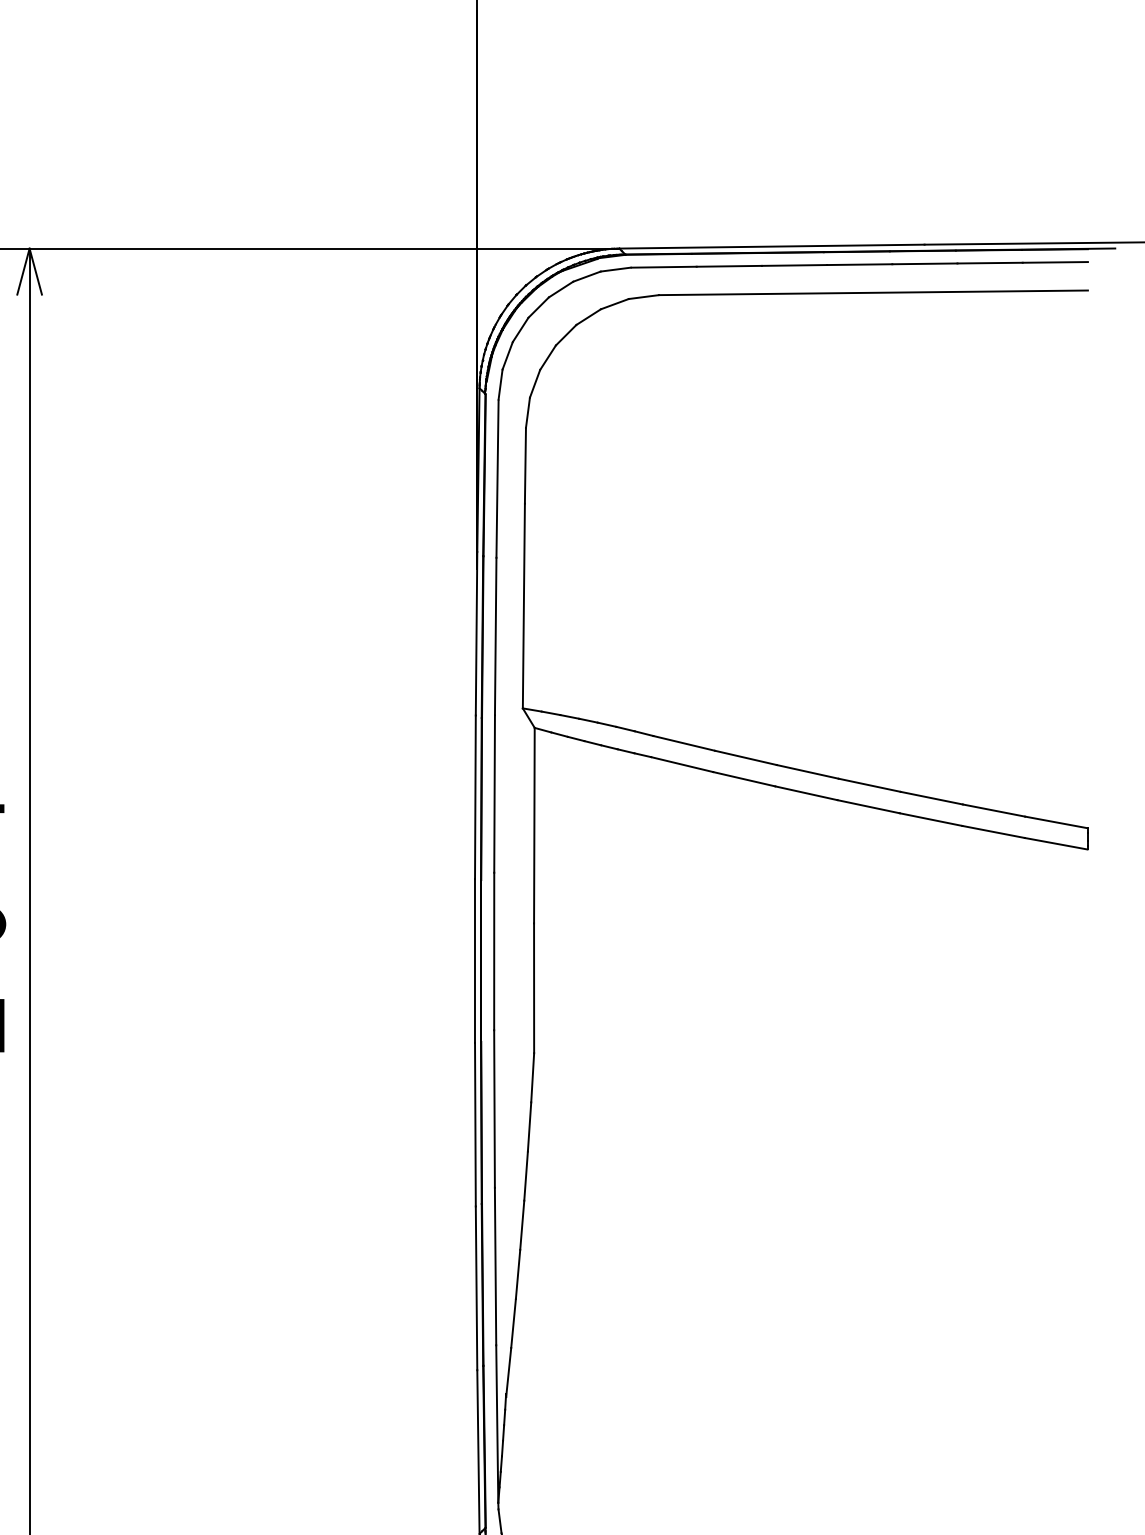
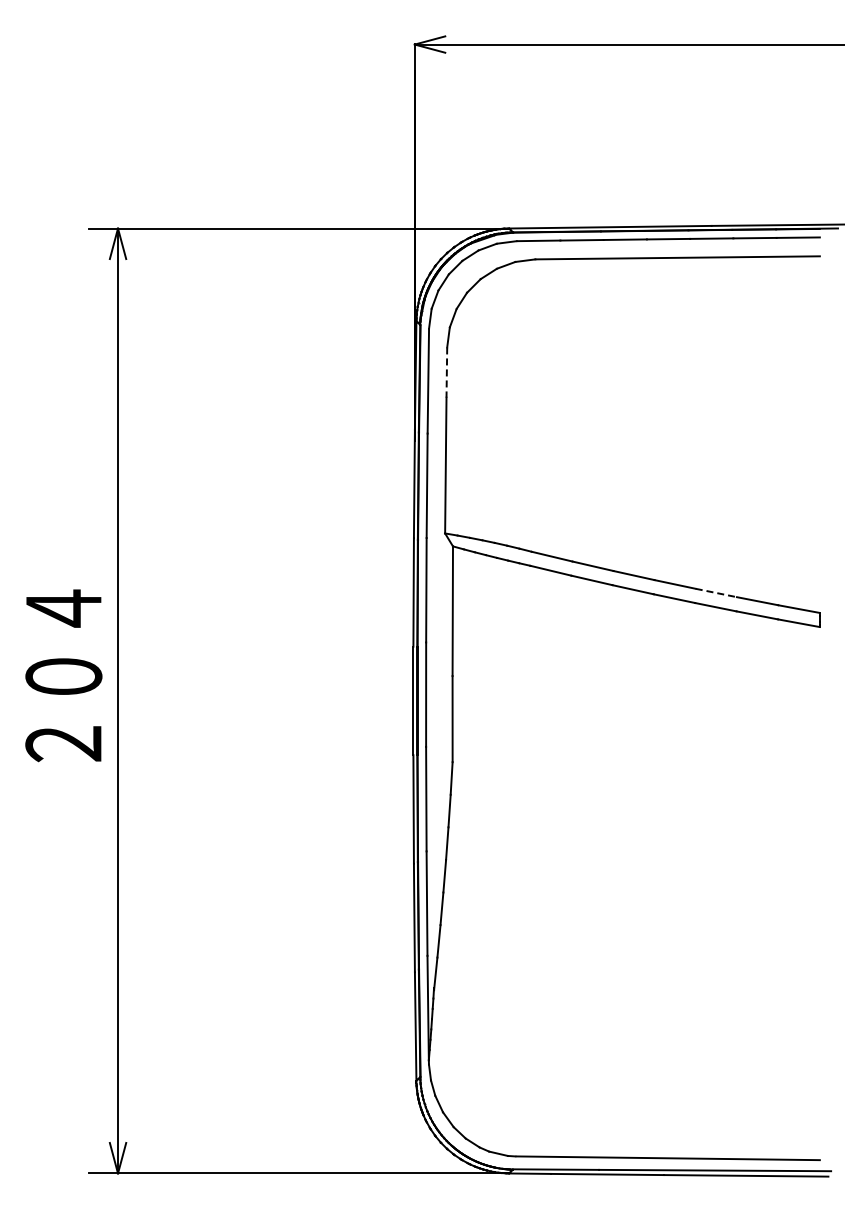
line: (524, 467) -> (446, 373), solid -> dashed
line: (932, 798) -> (716, 593), solid -> dashed

